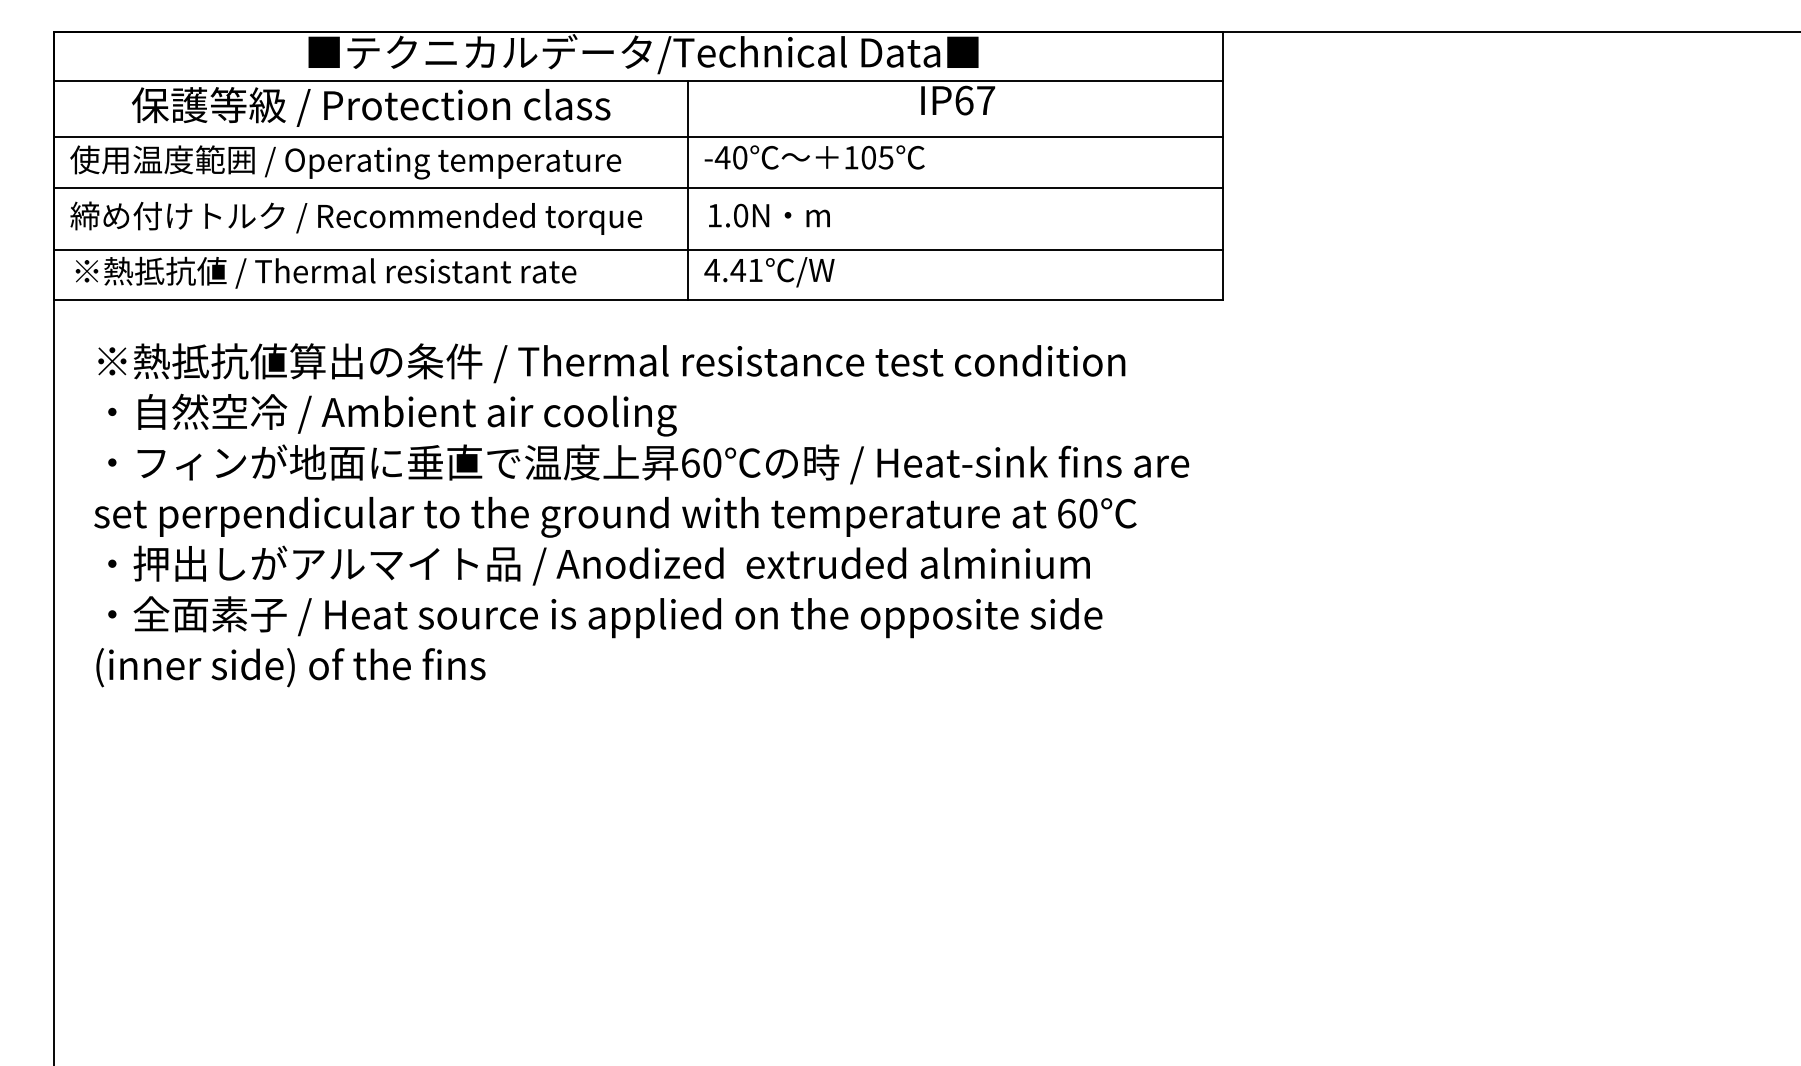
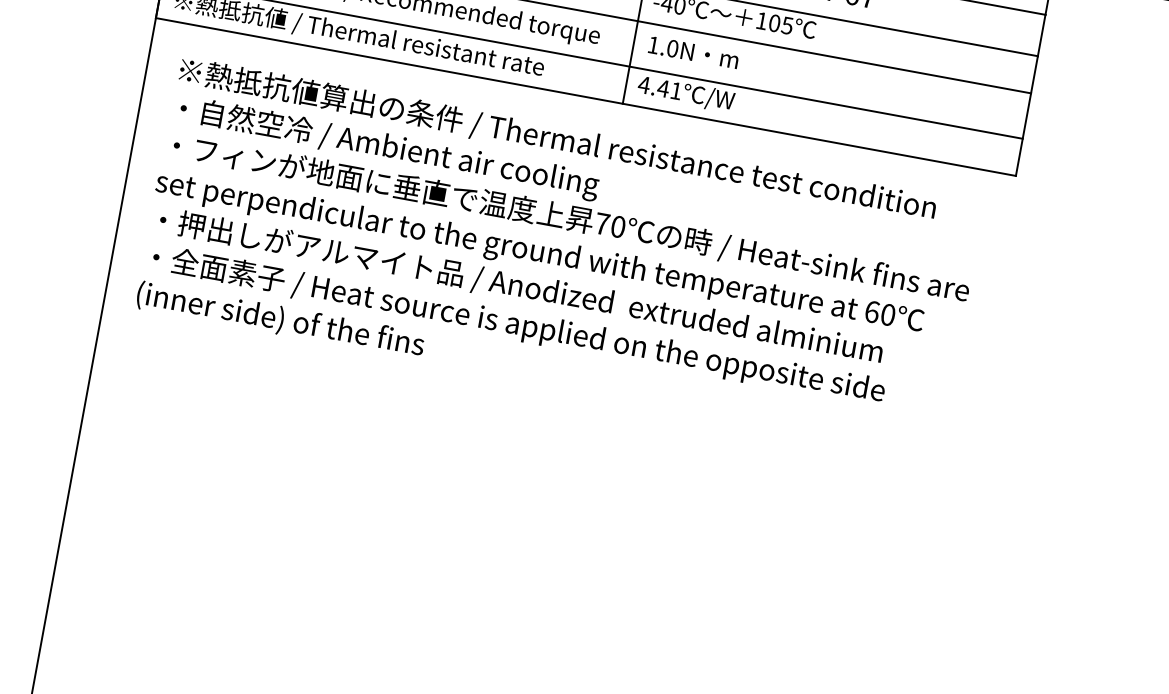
text: (690, 462) -> (602, 223), 60 -> 70

